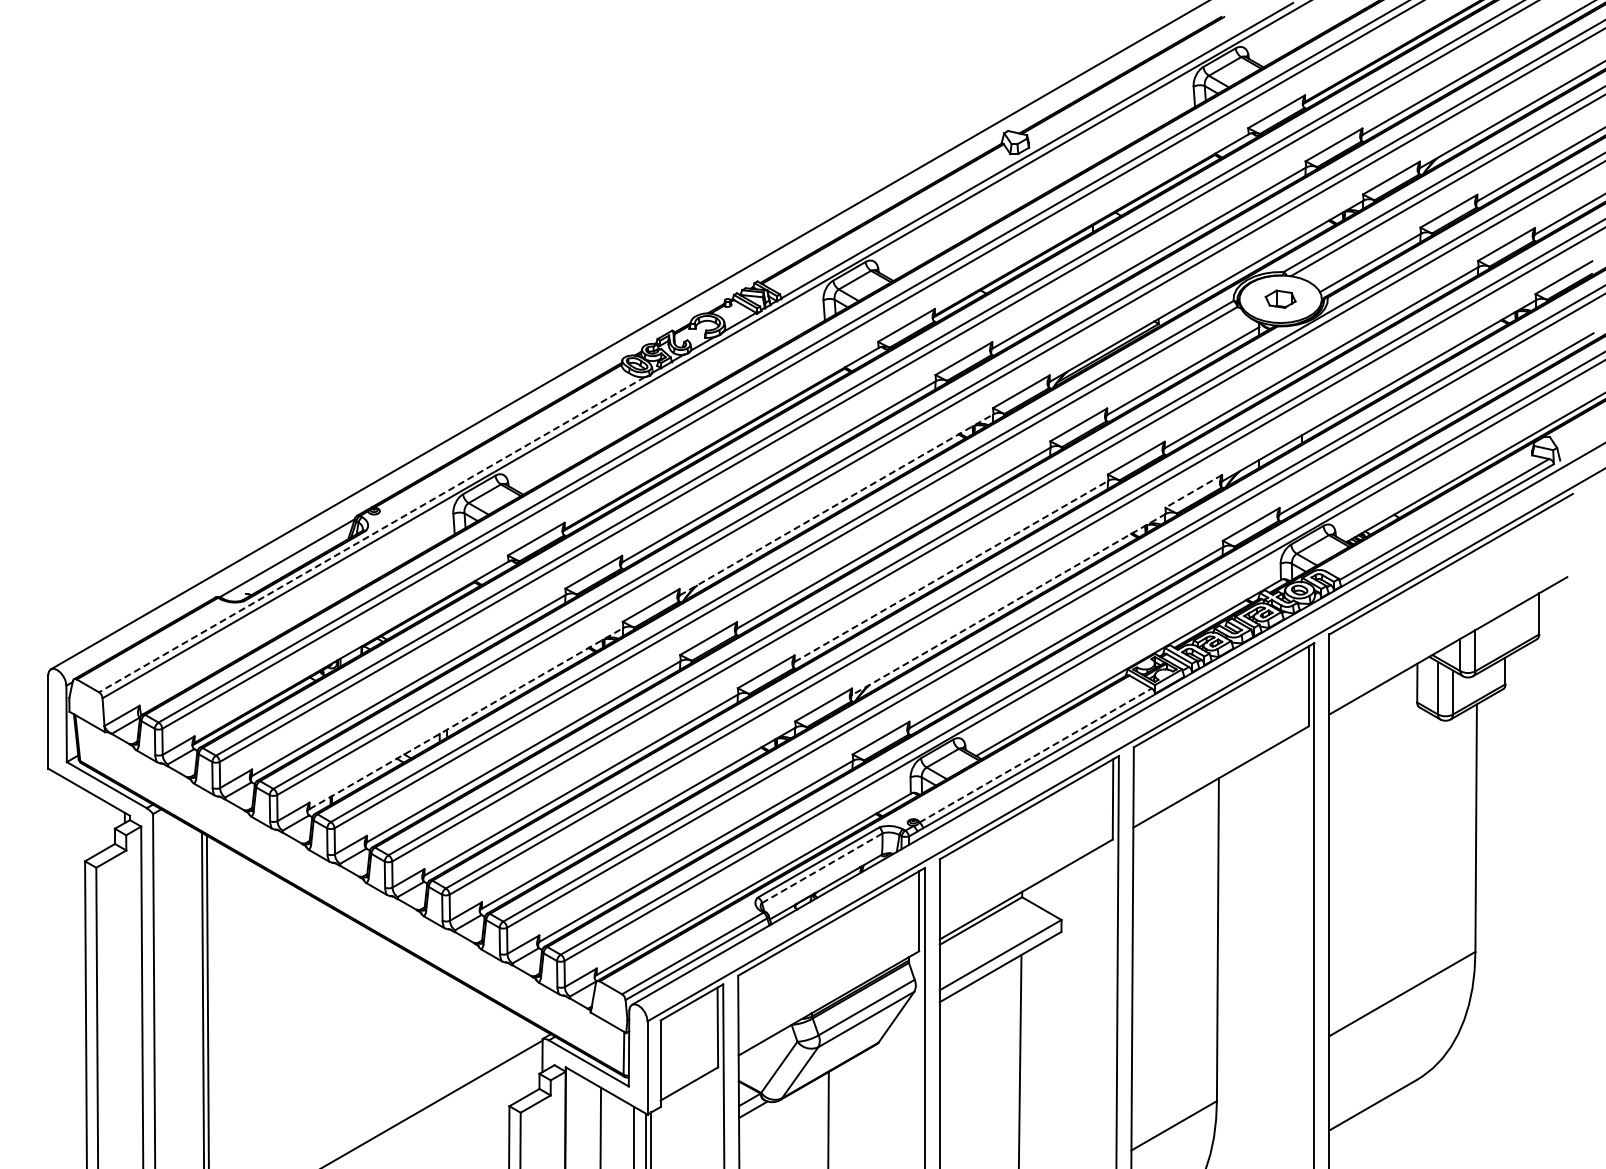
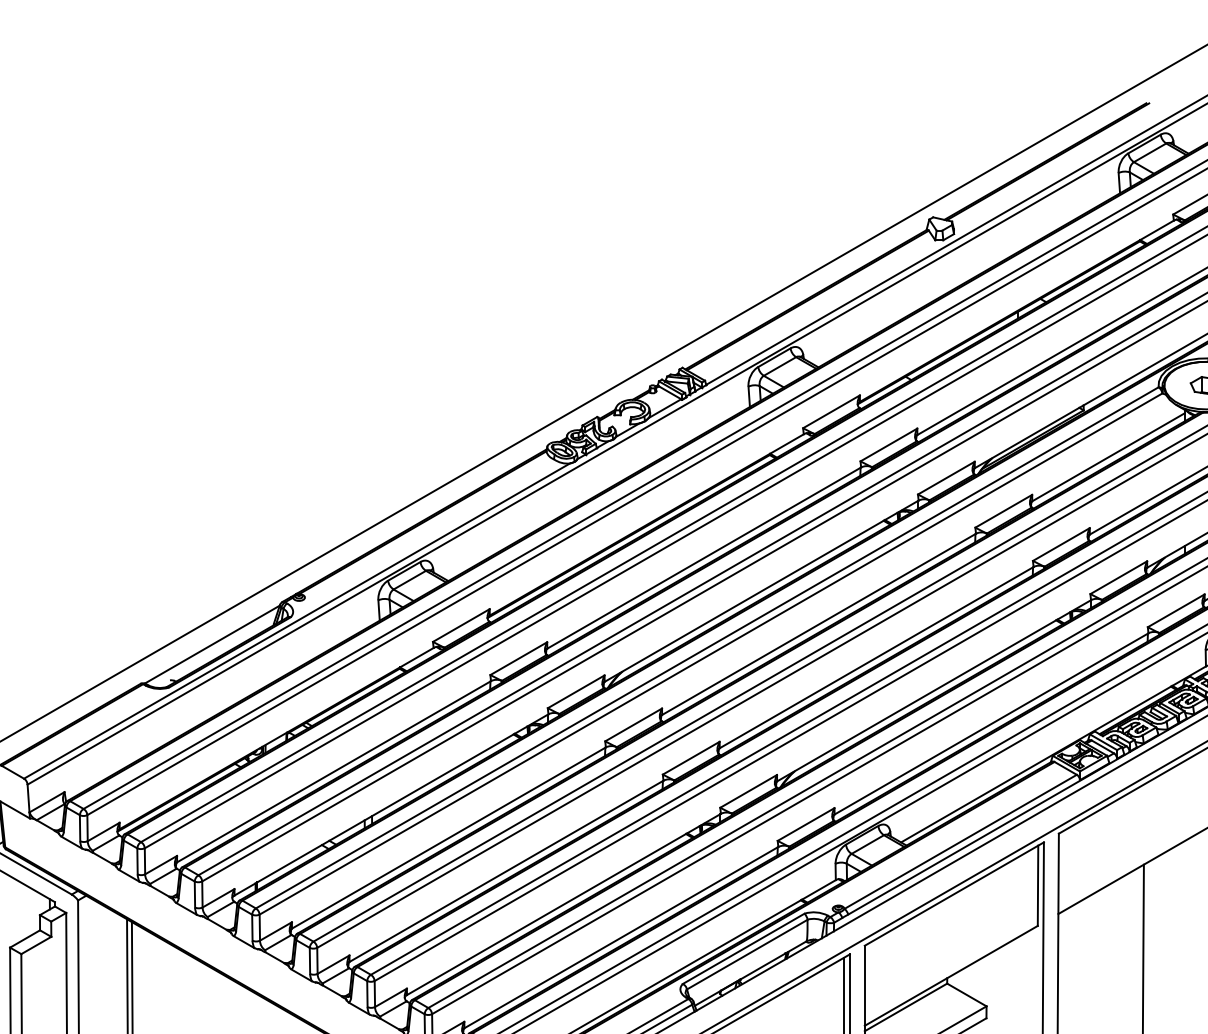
line: (1193, 491) -> (1118, 577), dashed -> solid
line: (837, 504) -> (762, 590), dashed -> solid
line: (371, 534) -> (296, 620), dashed -> solid
line: (952, 571) -> (877, 657), dashed -> solid
line: (1008, 604) -> (933, 690), dashed -> solid
line: (466, 718) -> (391, 804), dashed -> solid
line: (1036, 755) -> (961, 841), dashed -> solid
line: (822, 868) -> (747, 954), dashed -> solid

